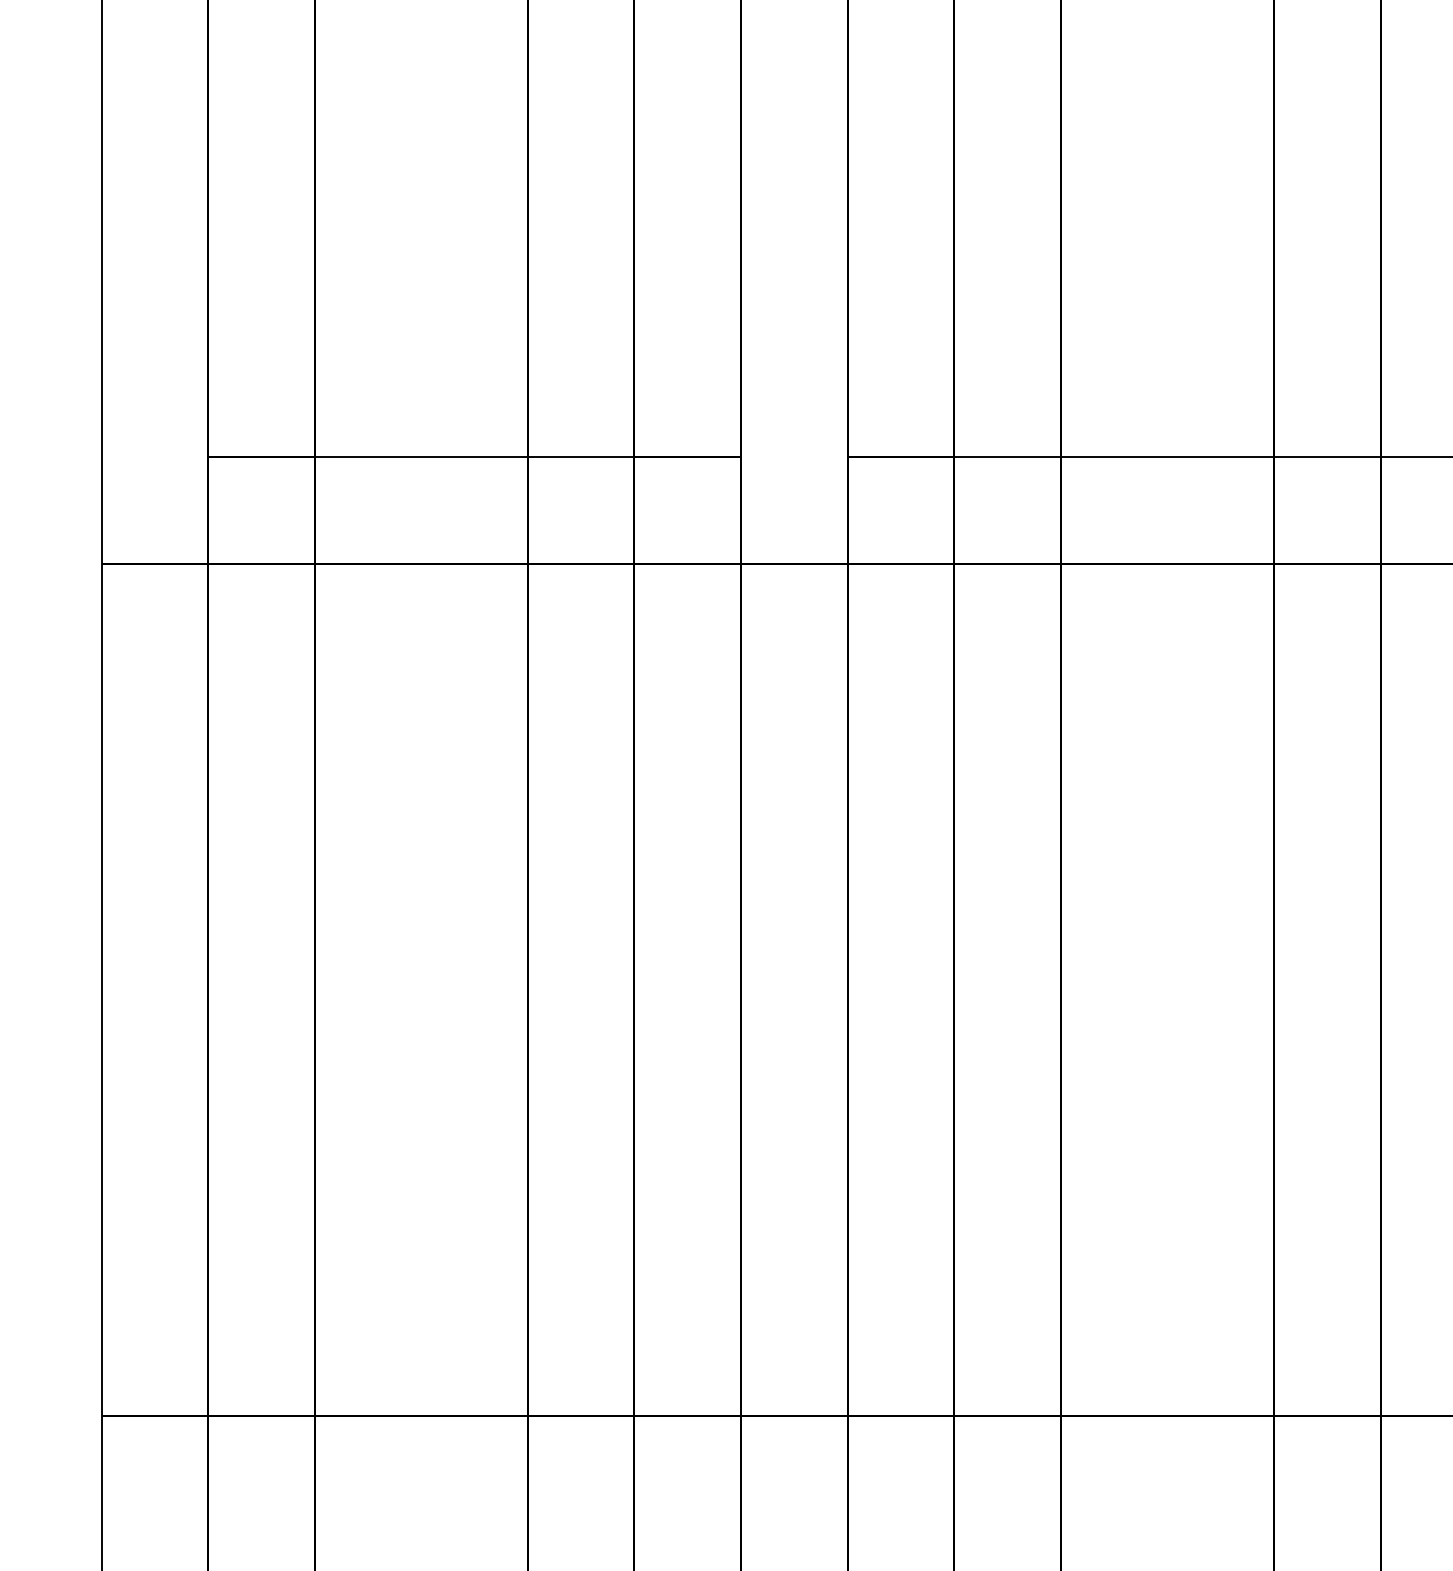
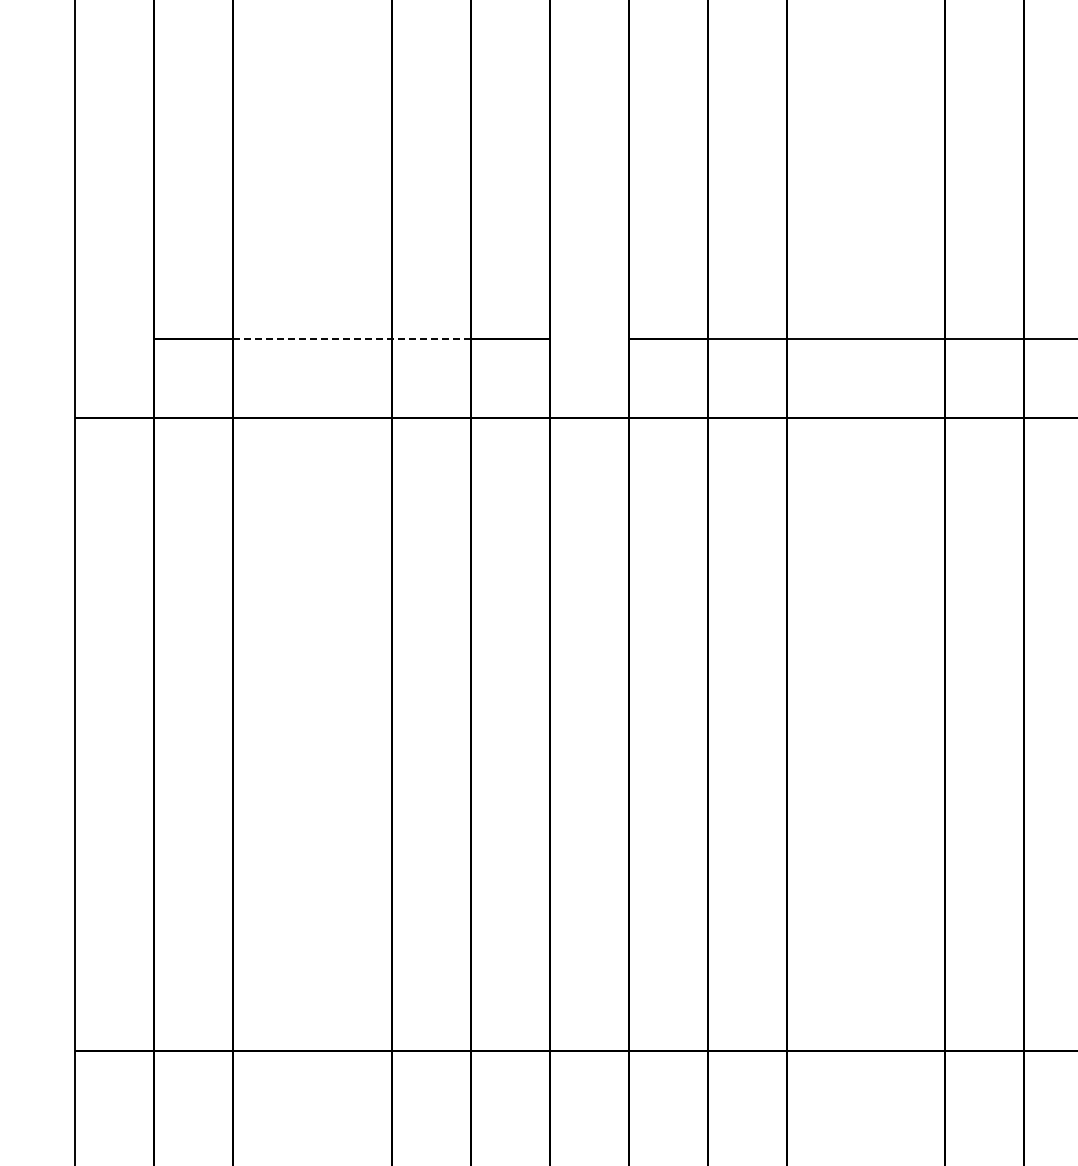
line: (475, 457) -> (352, 339), solid -> dashed

